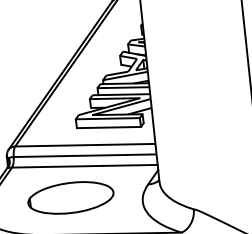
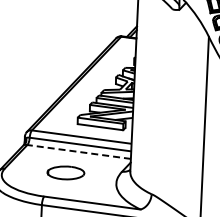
line: (83, 165) -> (78, 151), solid -> dashed
part: (70, 197) -> (65, 172), size x0.6

